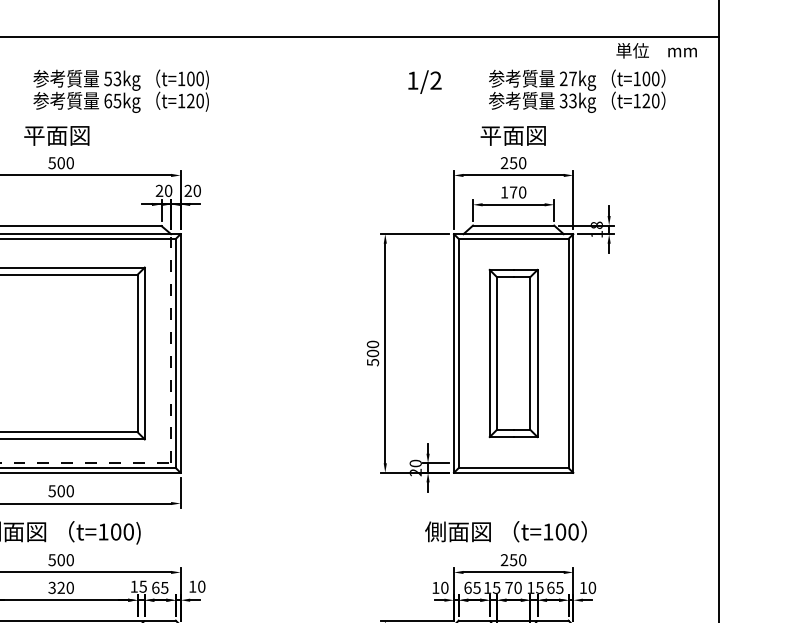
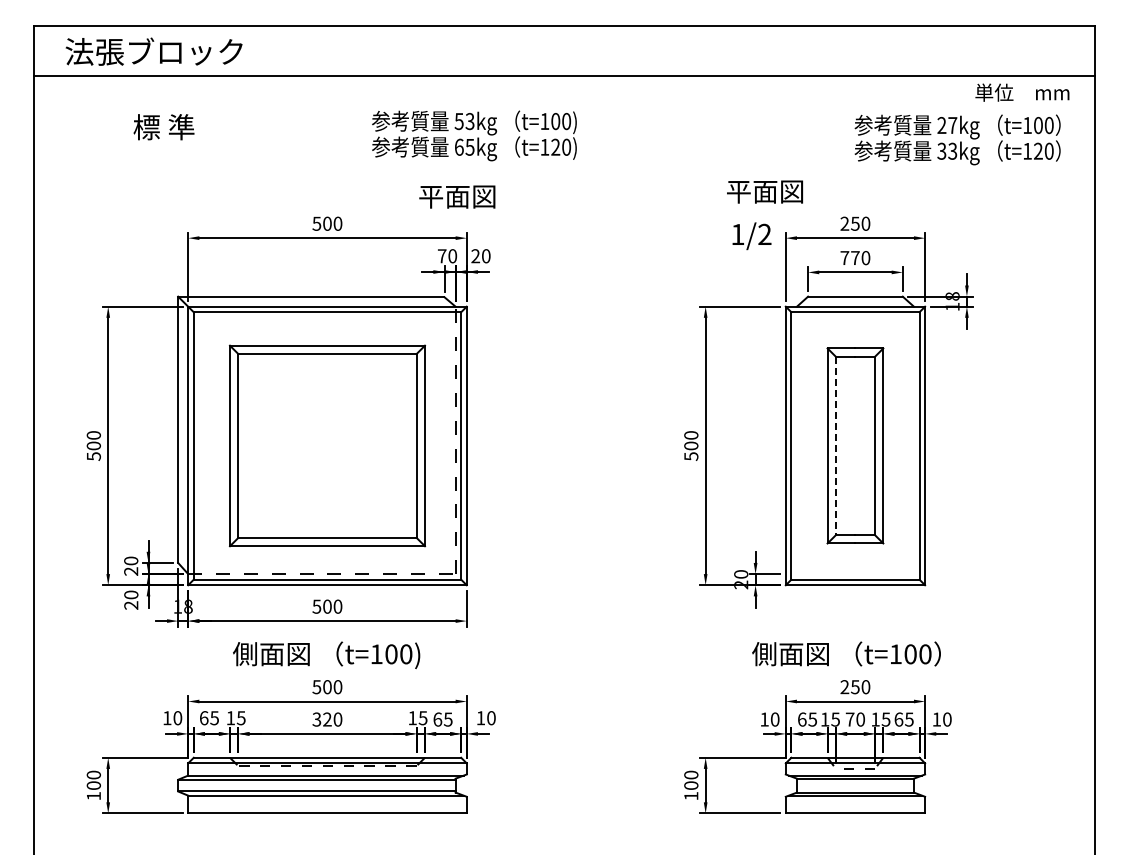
text: (424, 82) -> (751, 236), moved
text: (121, 90) -> (474, 135), moved
text: (577, 90) -> (957, 139), moved
text: (57, 135) -> (457, 196), moved
text: (512, 135) -> (764, 191), moved
text: (158, 191) -> (441, 256), 20 -> 70
text: (504, 192) -> (844, 257), 170 -> 770
line: (496, 353) -> (835, 446), solid -> dashed

